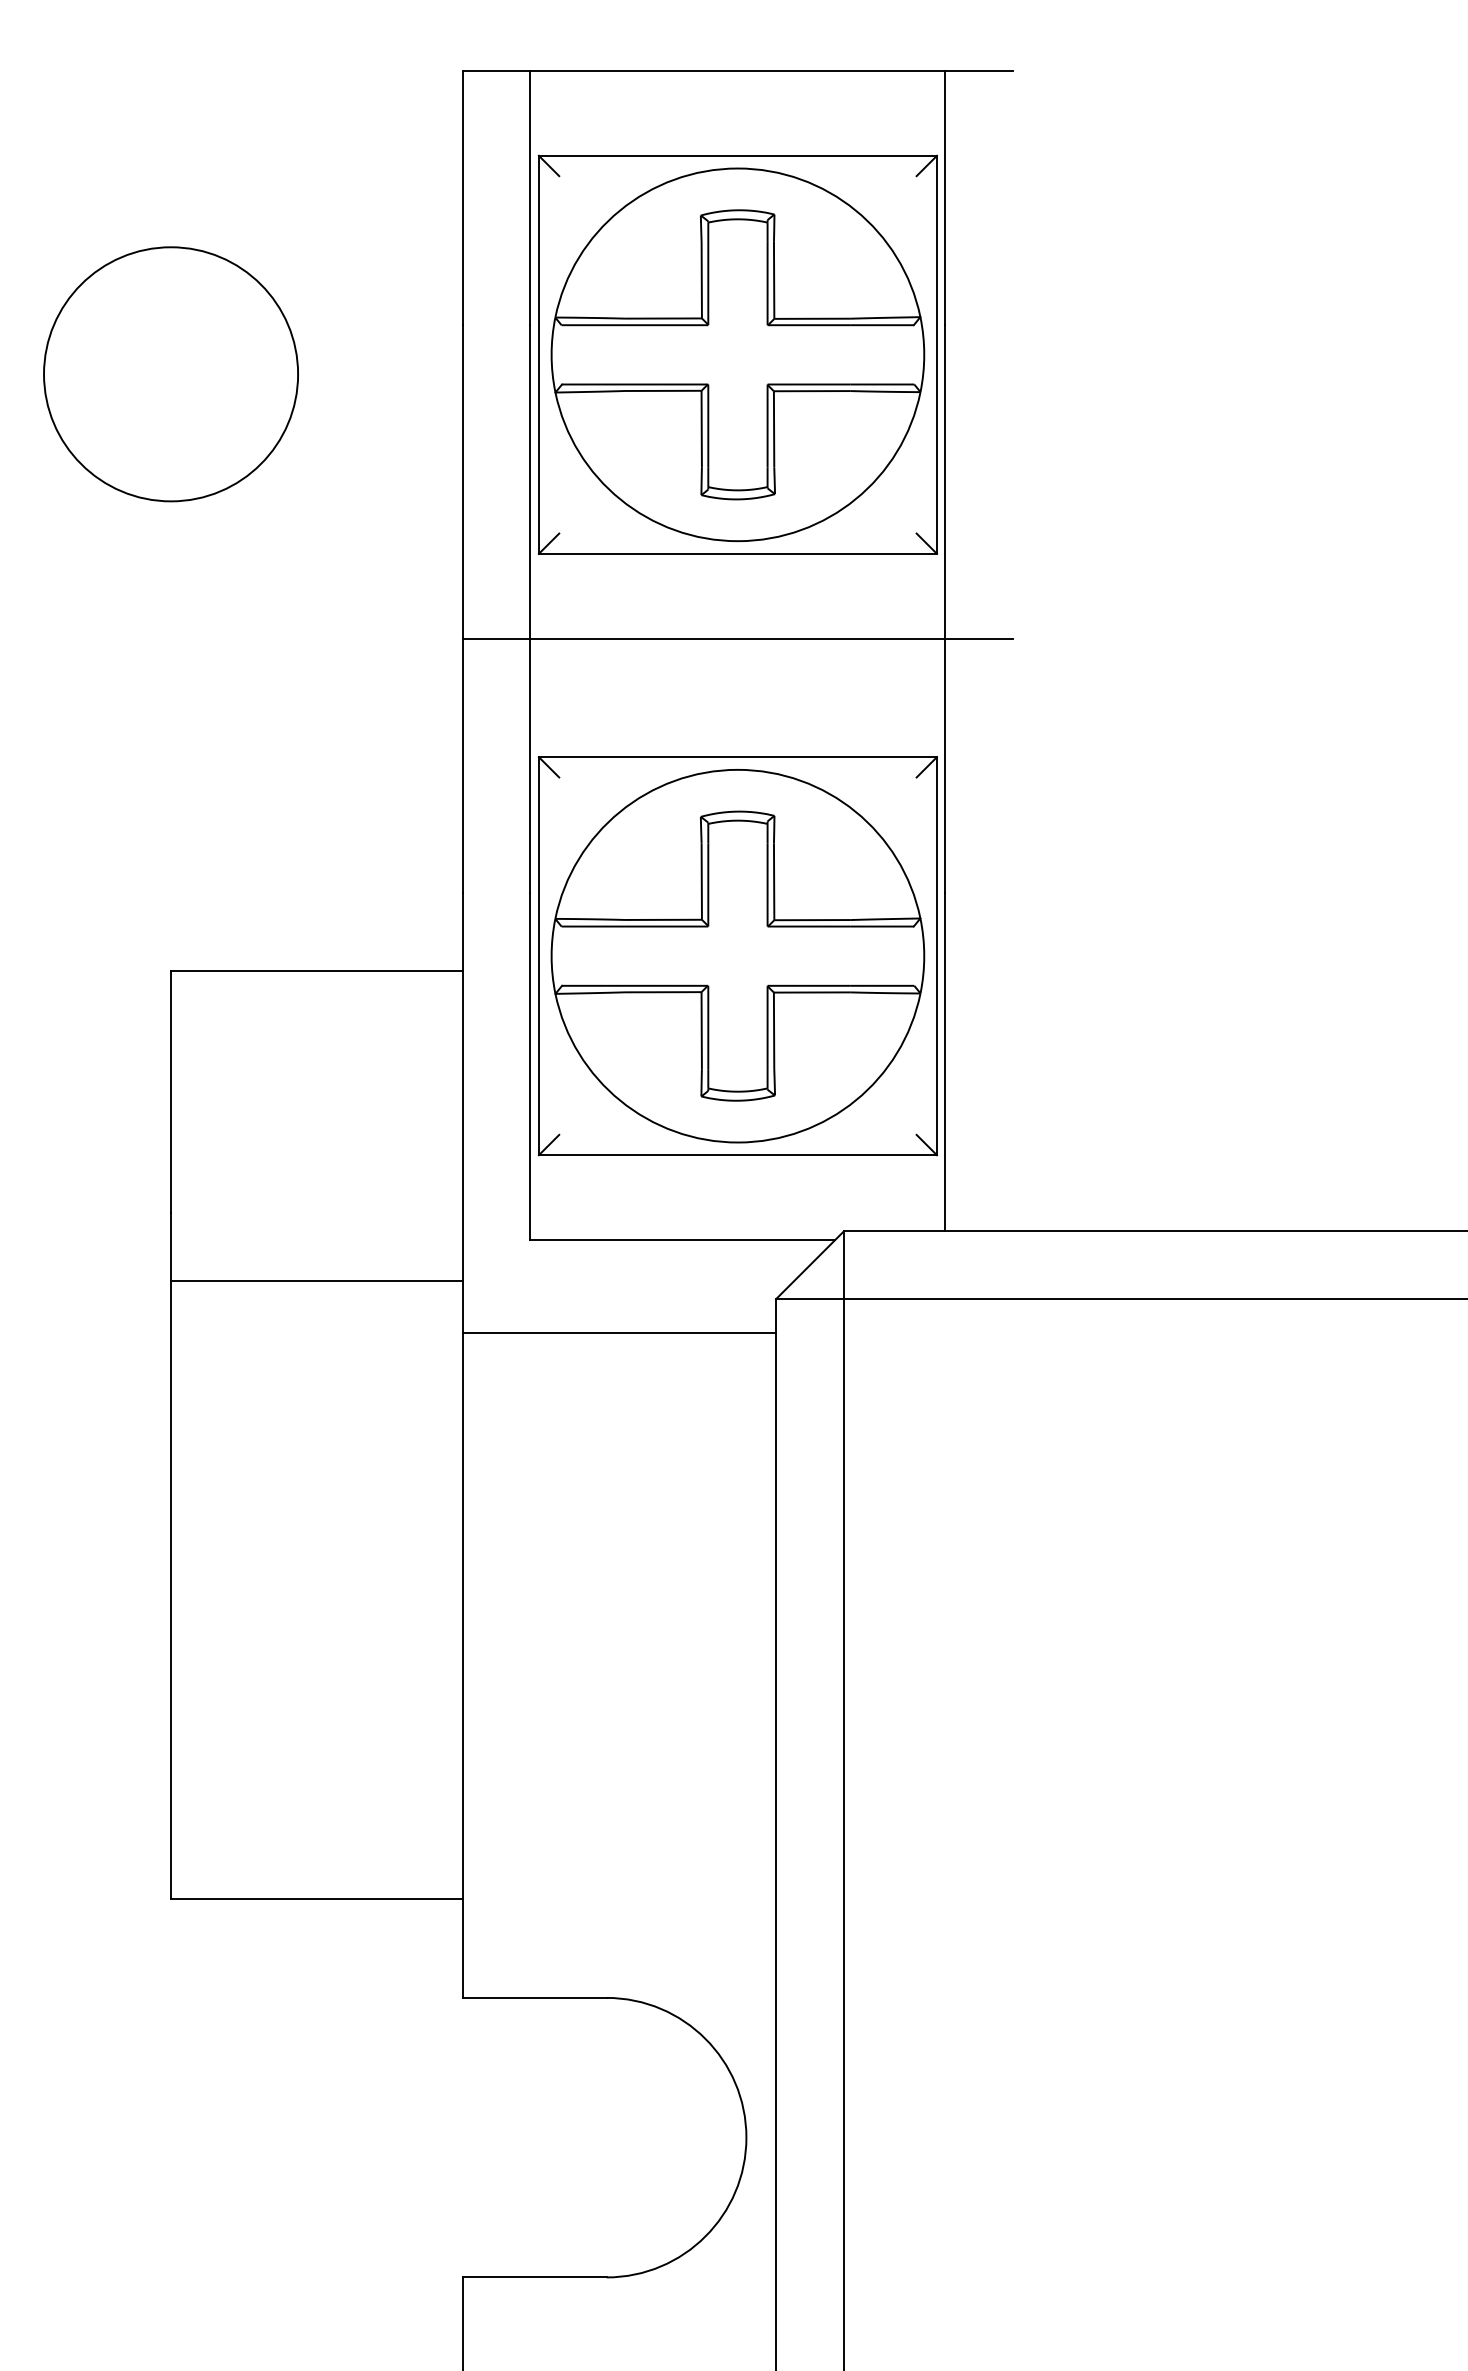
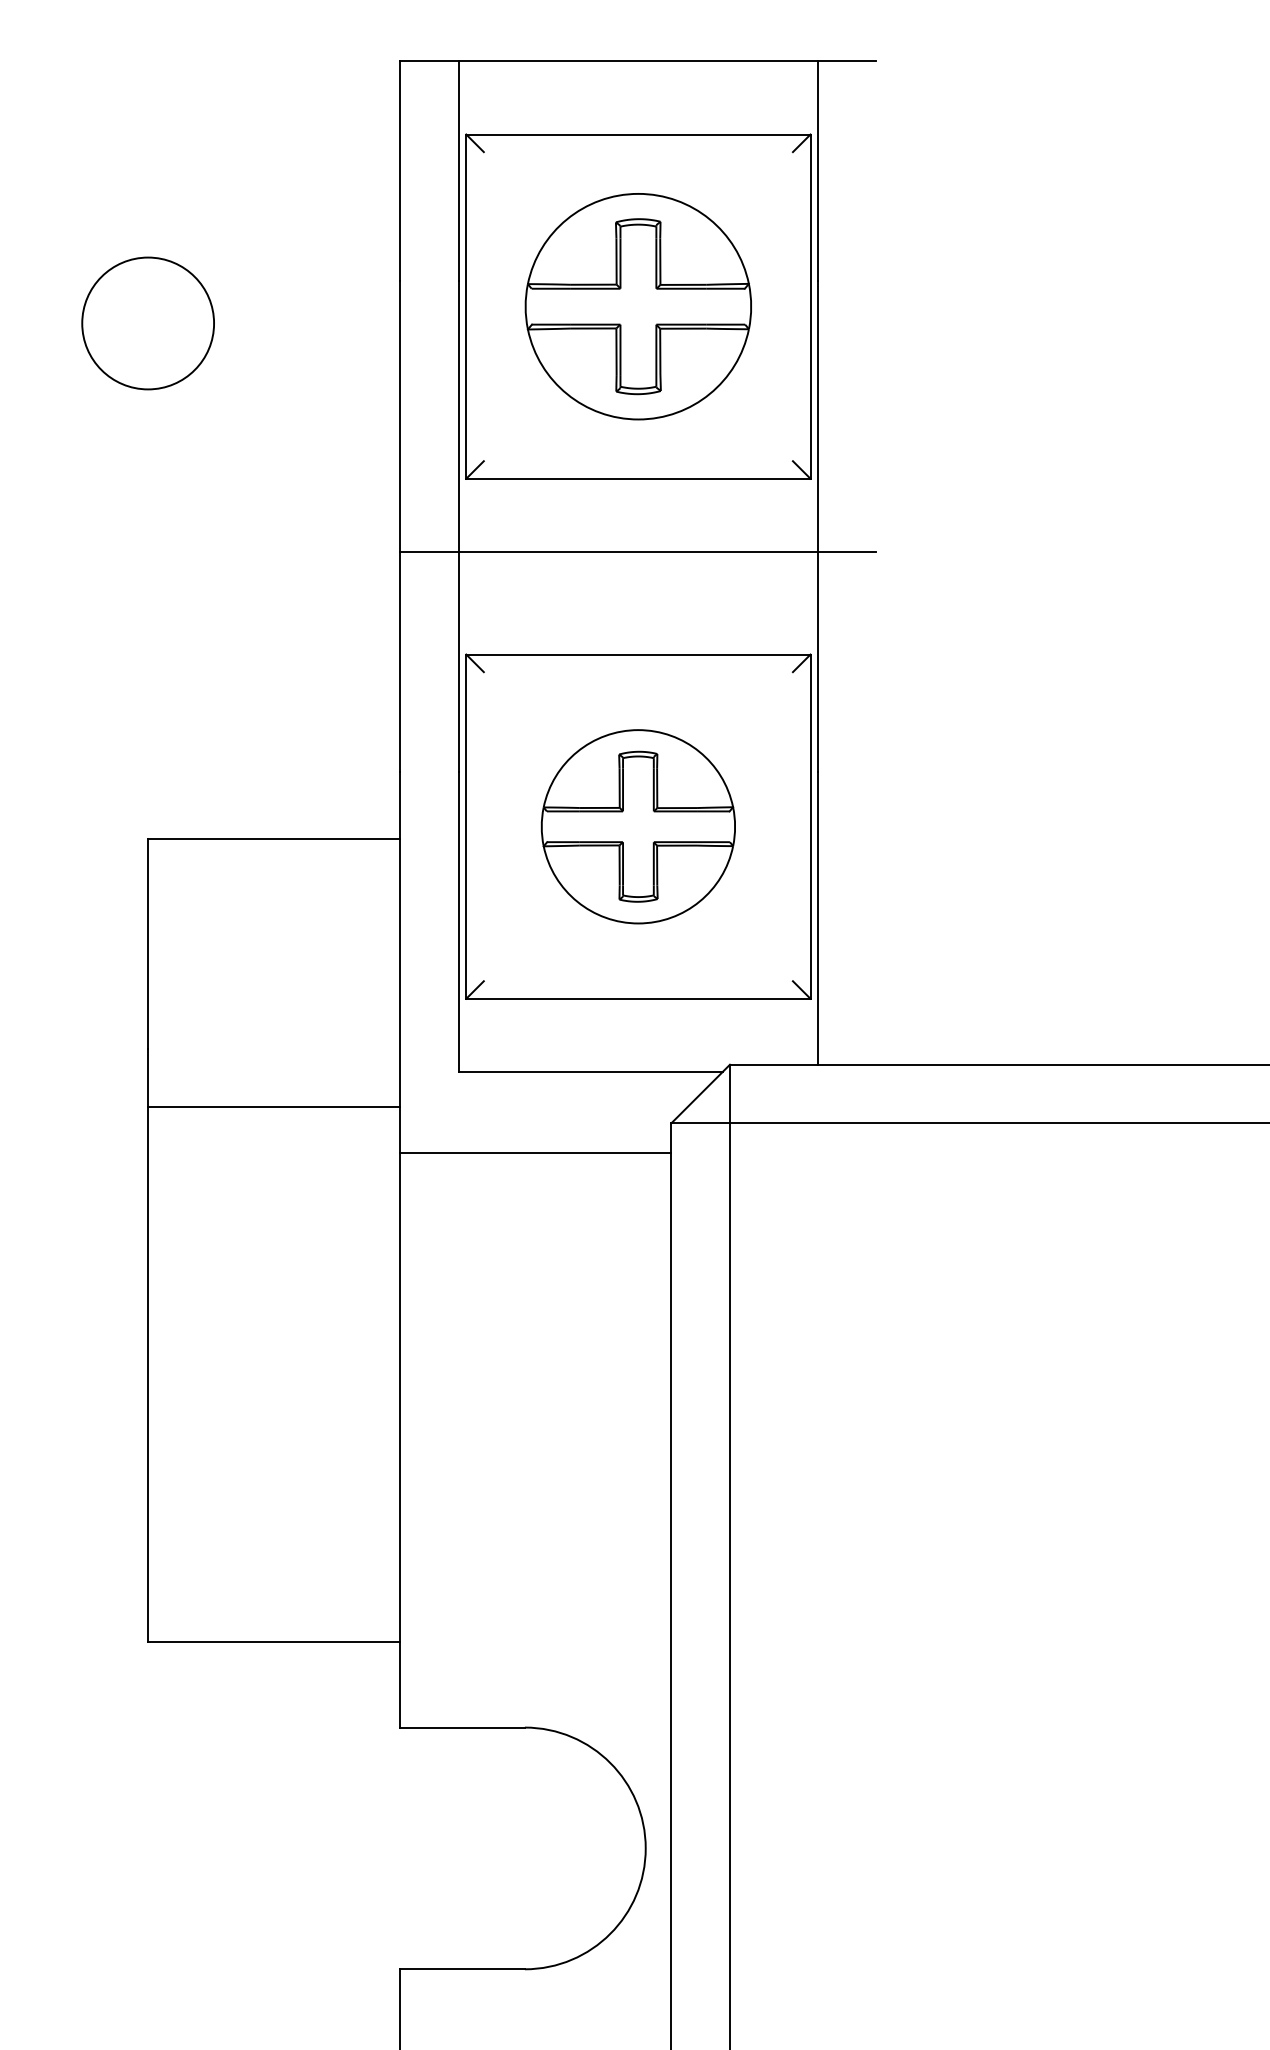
part: (737, 354) -> (638, 306), size x0.7
circle: (171, 374) -> (148, 323), size x0.6
part: (737, 956) -> (638, 826), size x0.6

